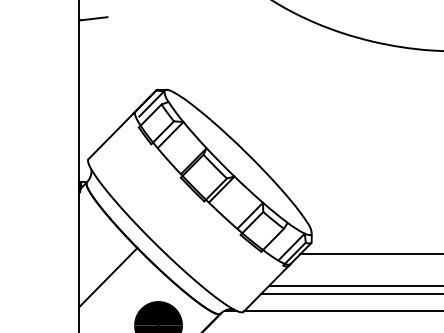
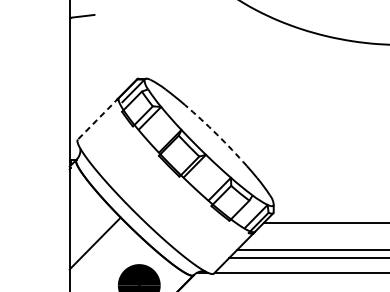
line: (111, 135) -> (98, 118), solid -> dashed
arc: (247, 153) -> (217, 134), solid -> dashed

